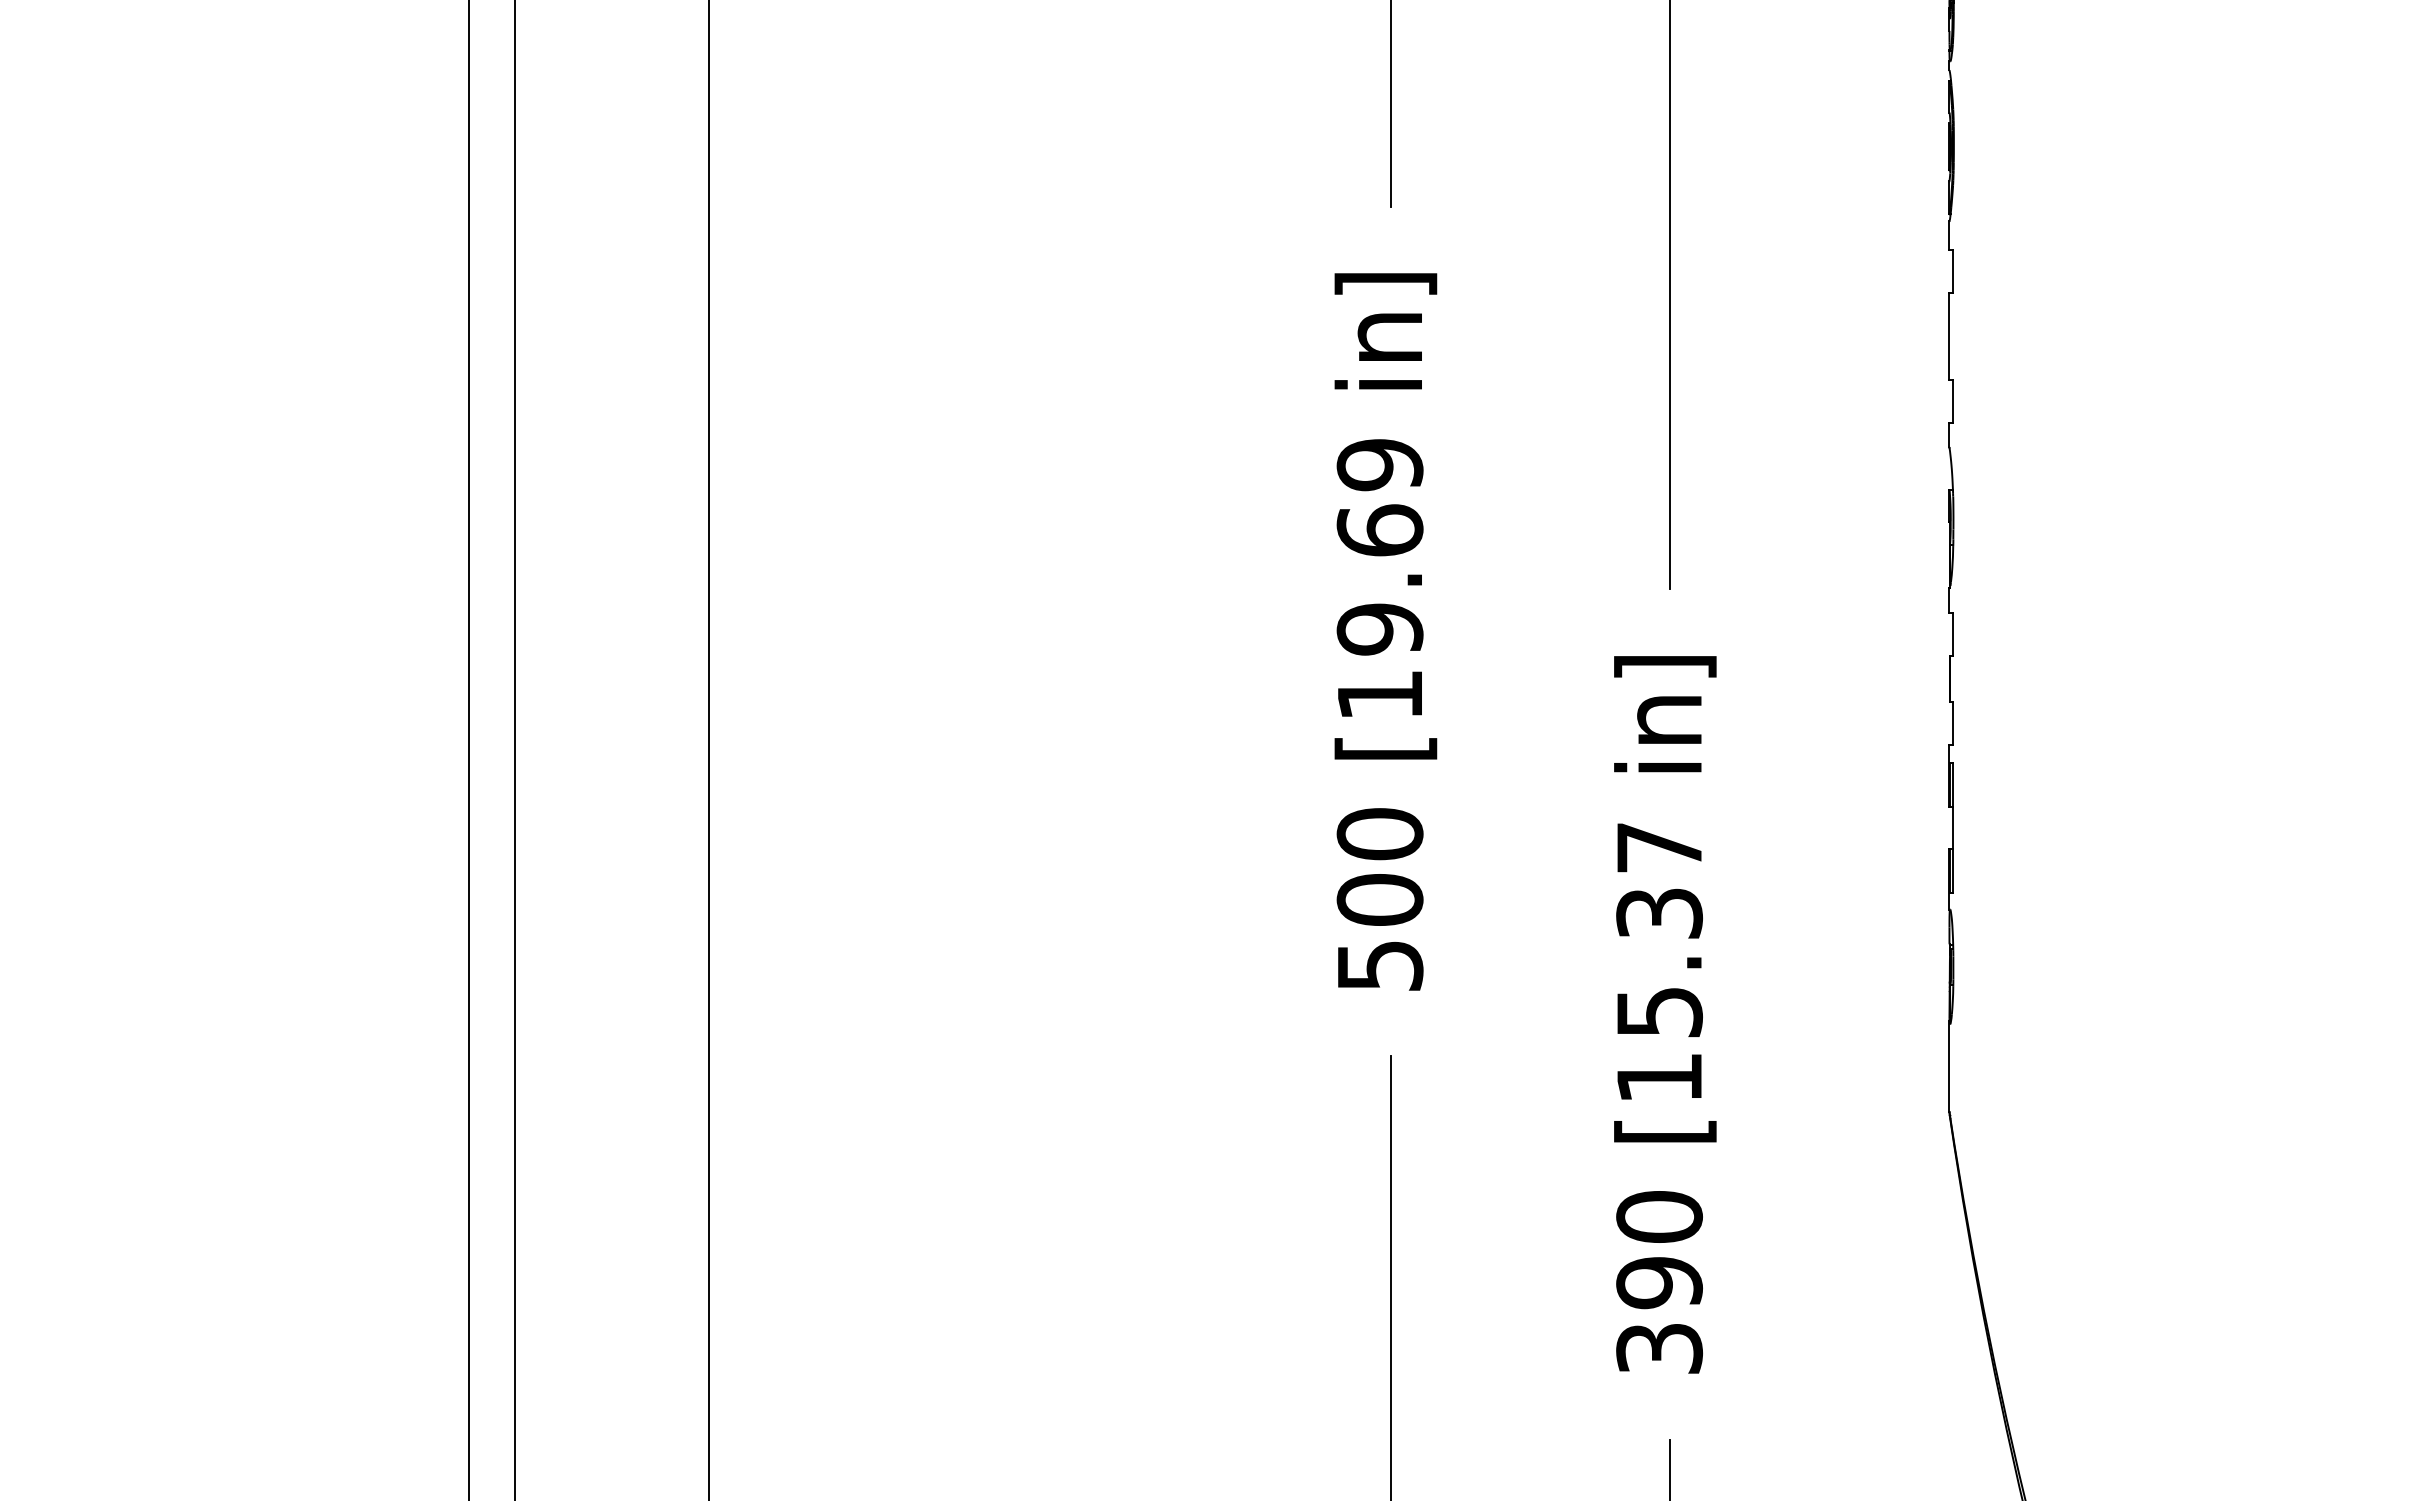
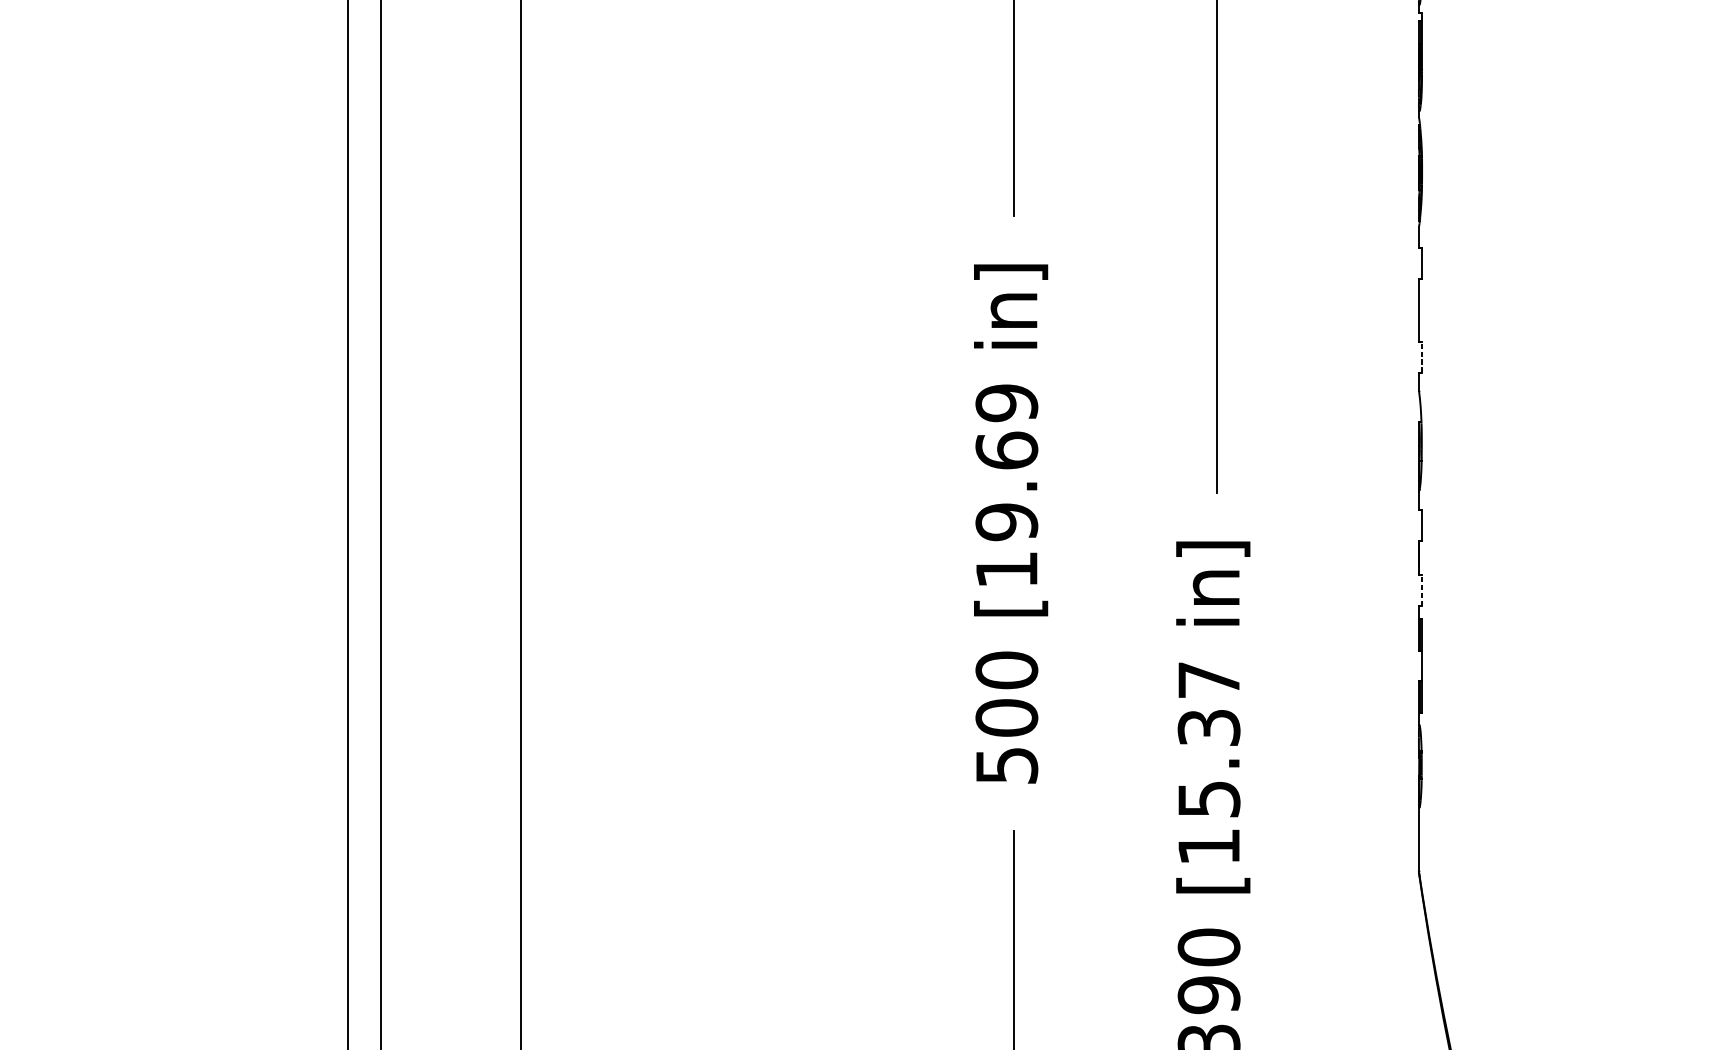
line: (1953, 400) -> (1421, 356), solid -> dashed
line: (1953, 723) -> (1421, 590), solid -> dashed

